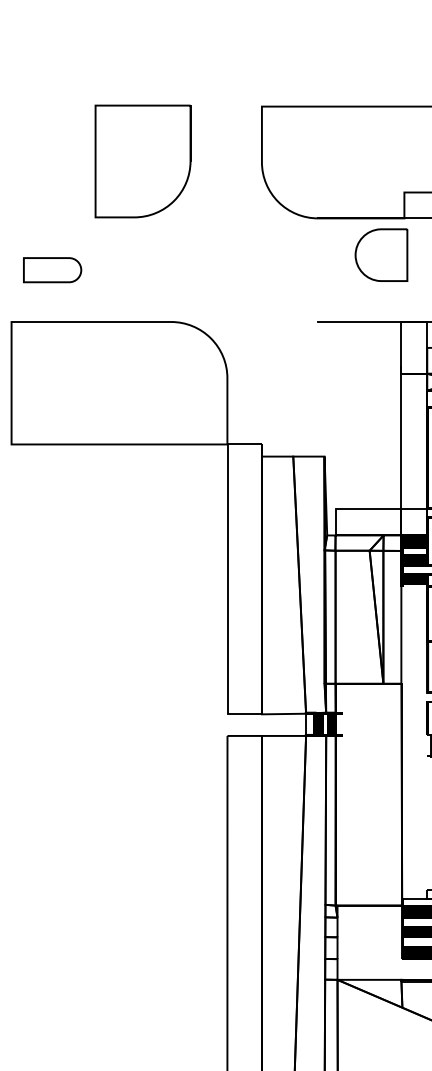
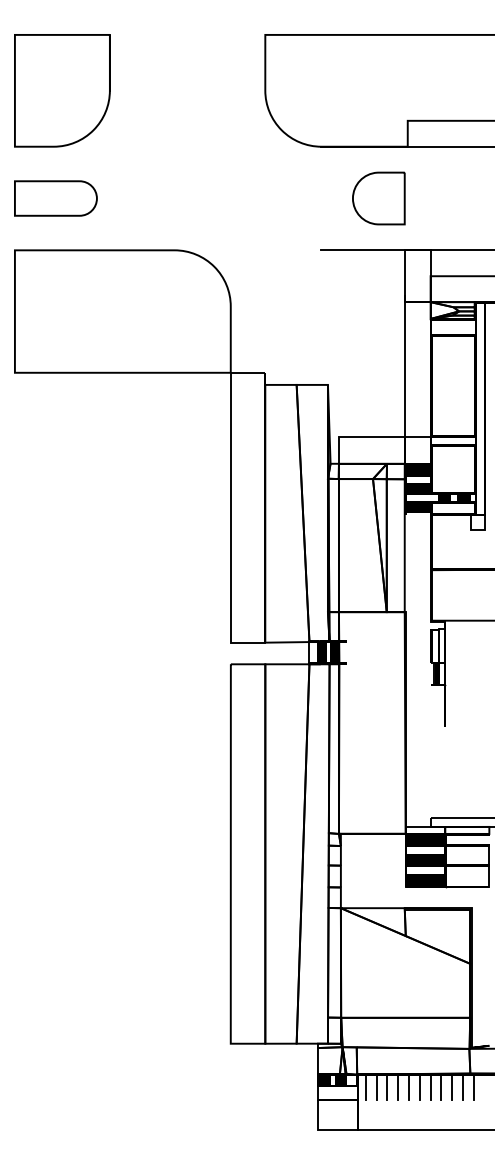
part: (143, 161) -> (62, 90), moved
part: (381, 255) -> (378, 198), moved
part: (52, 270) -> (55, 198), size x1.43

